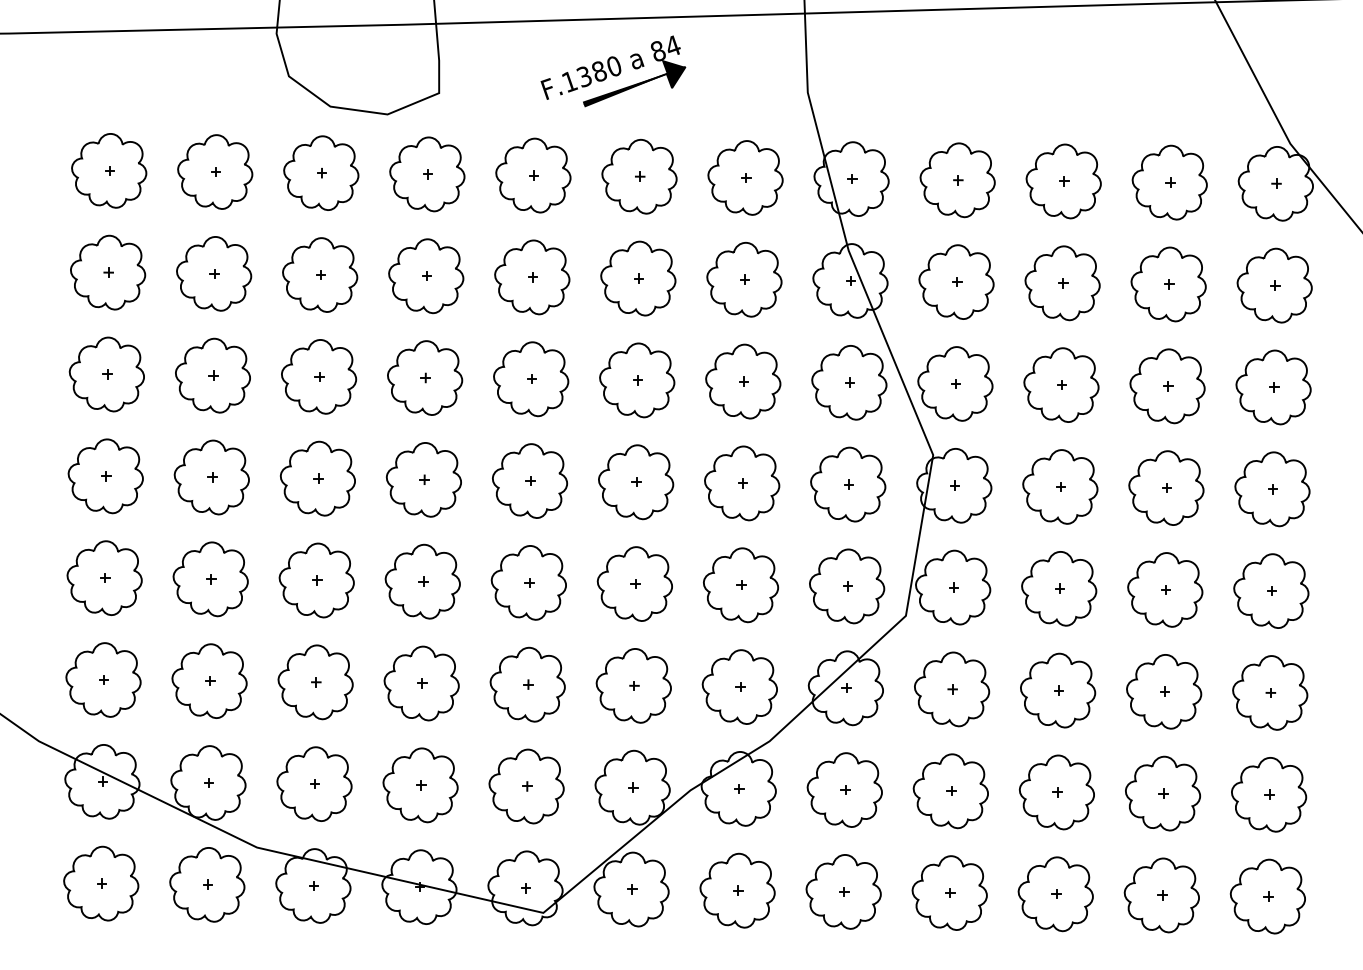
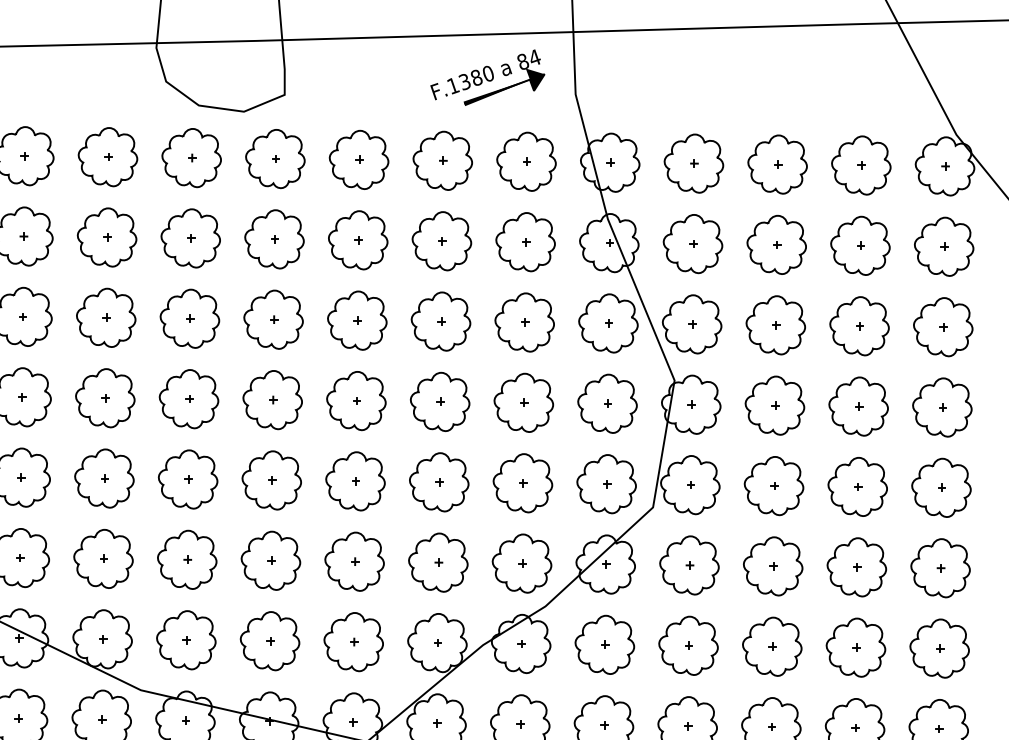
part: (613, 71) -> (487, 77), moved

